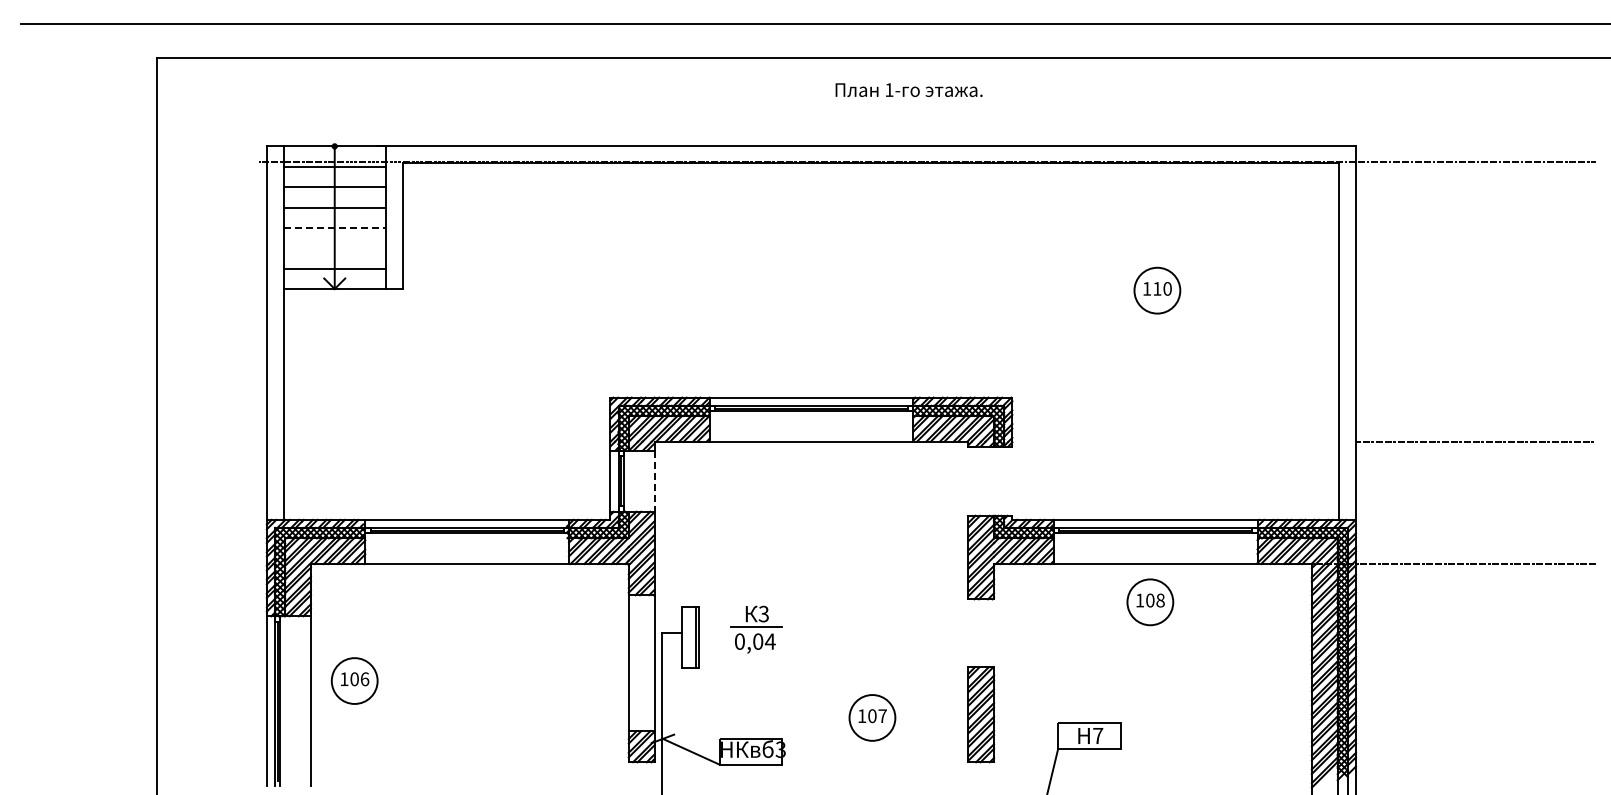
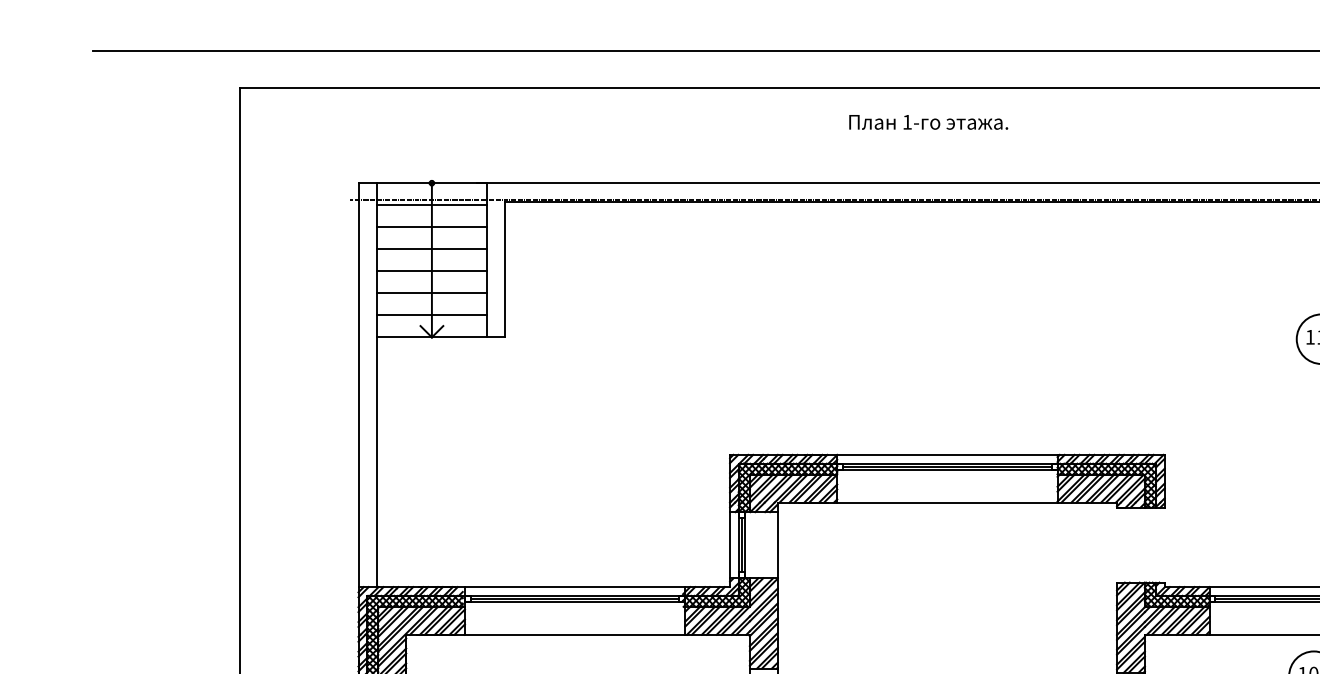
text: (908, 89) -> (928, 121), moved
line: (334, 227) -> (431, 270), dashed -> solid
line: (334, 248) -> (431, 293), added
line: (654, 481) -> (777, 545), dashed -> solid

